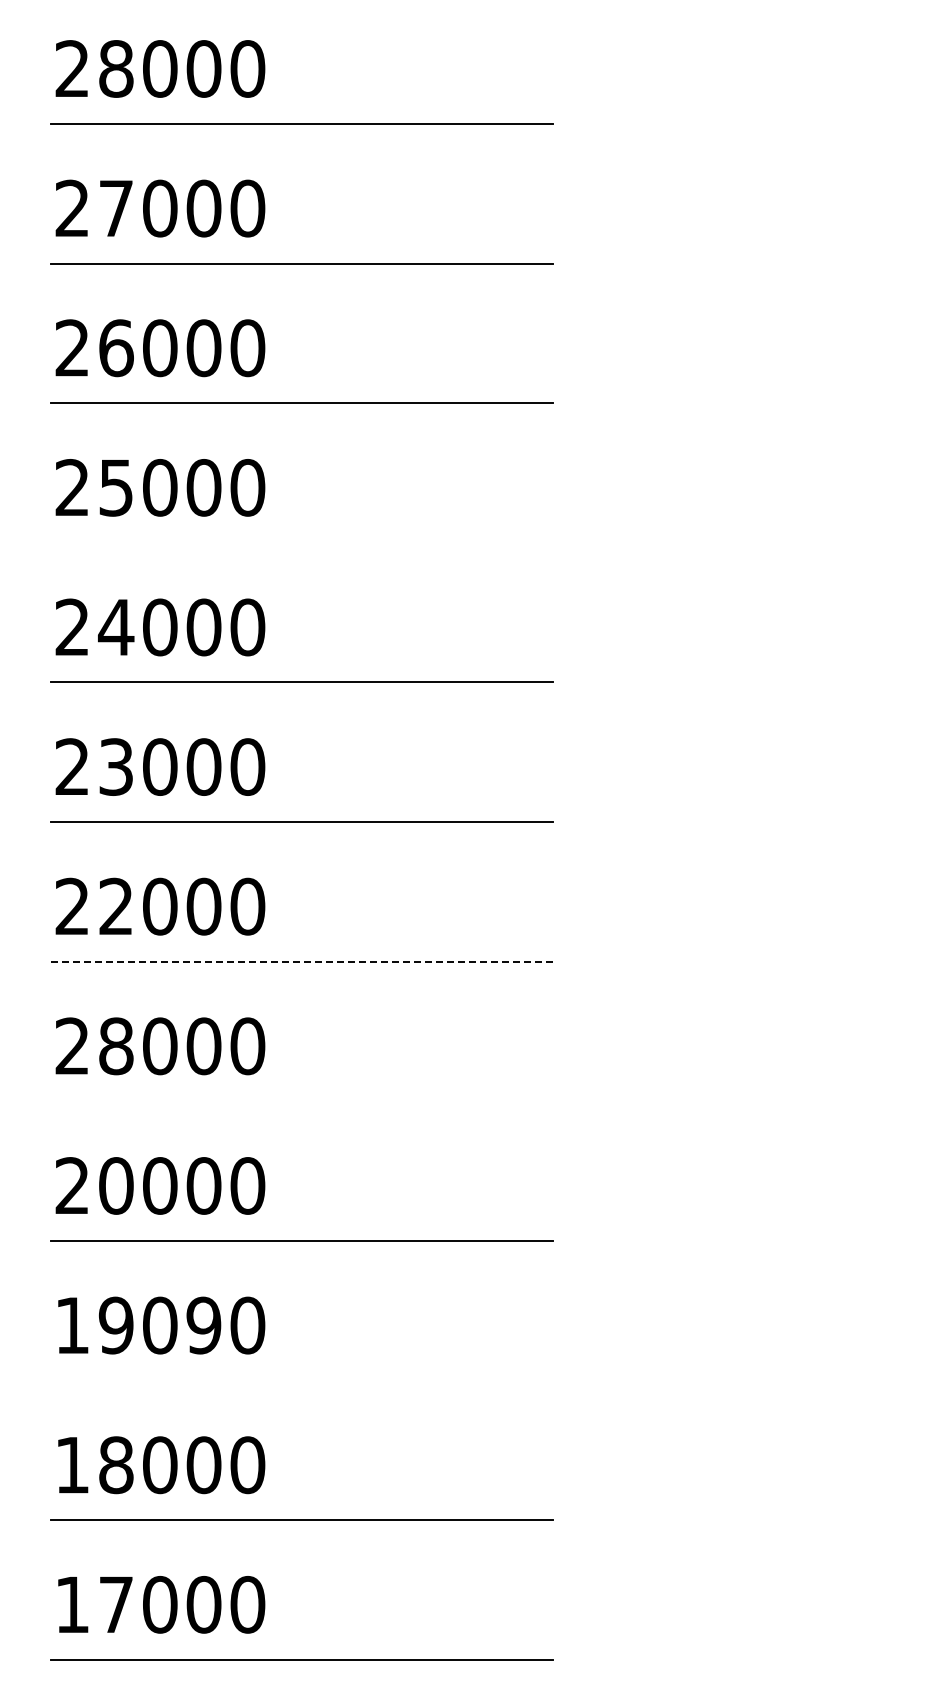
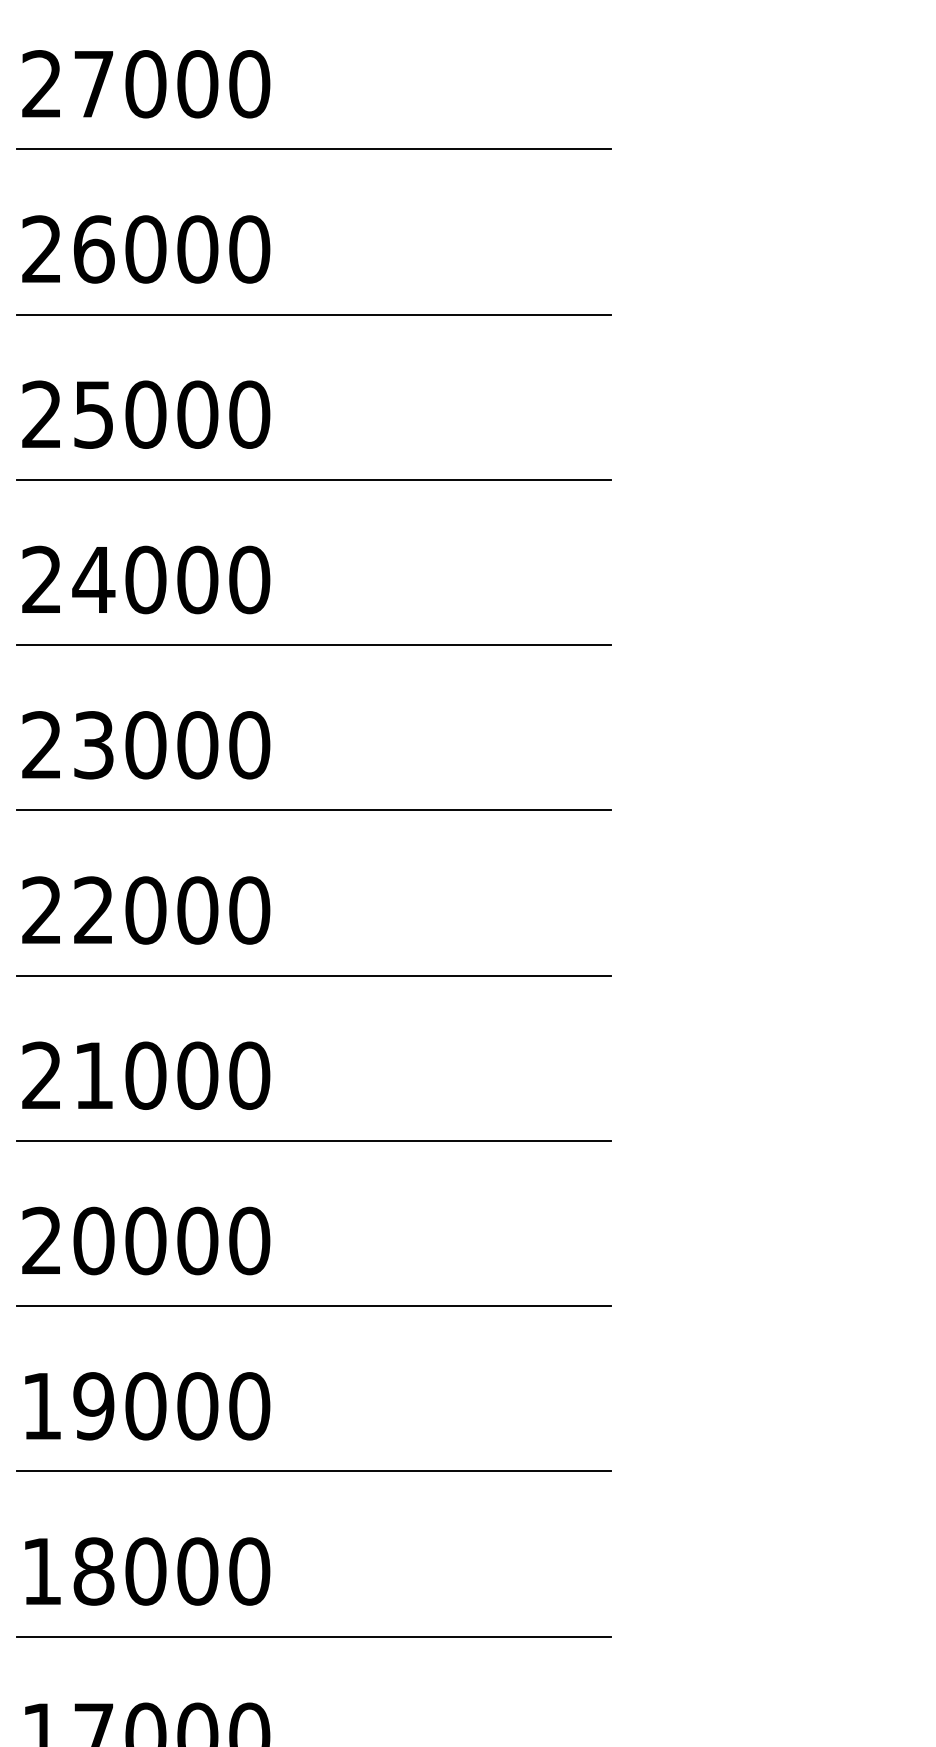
line: (301, 542) -> (313, 479), added
line: (302, 961) -> (314, 975), dashed -> solid
text: (116, 1046) -> (94, 1075), 28000 -> 21000
line: (301, 1101) -> (313, 1141), added
text: (203, 1325) -> (197, 1406), 19090 -> 19000
line: (301, 1380) -> (313, 1471), added

